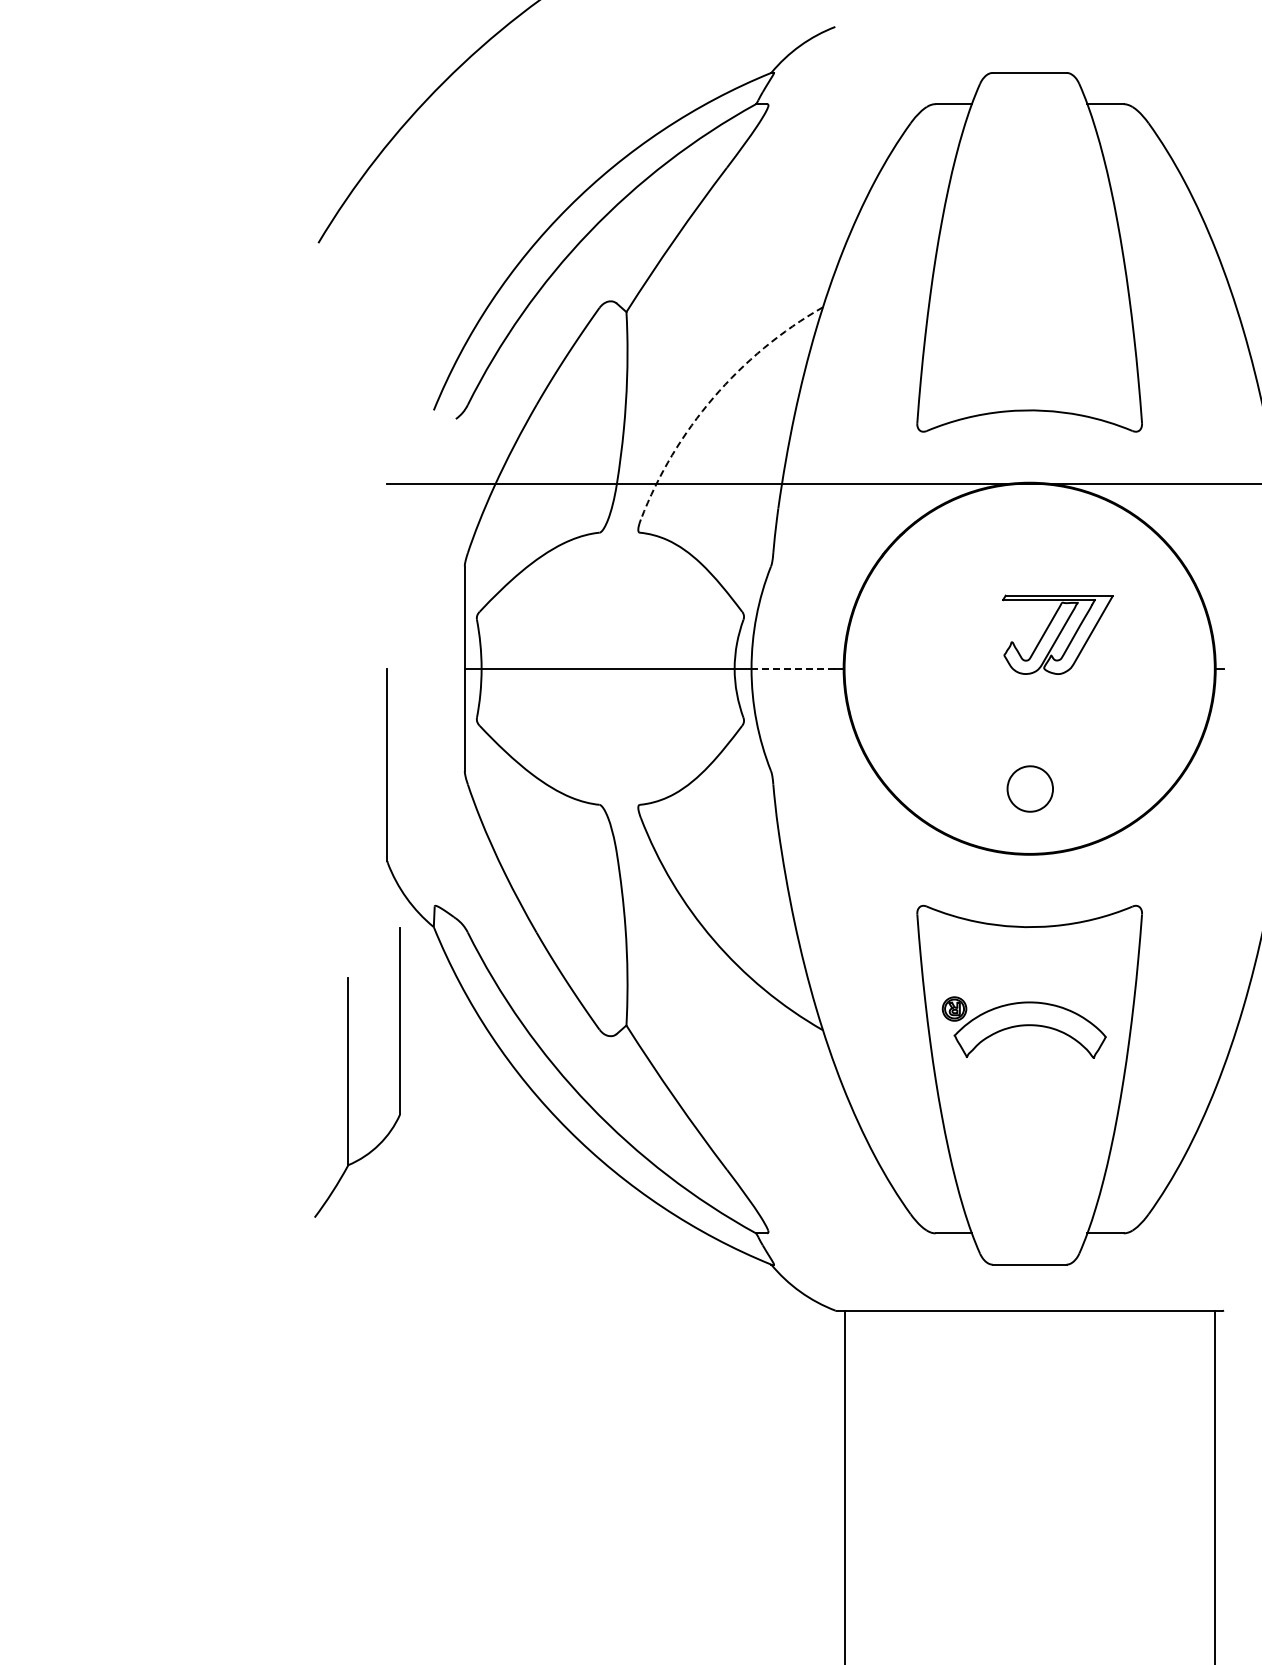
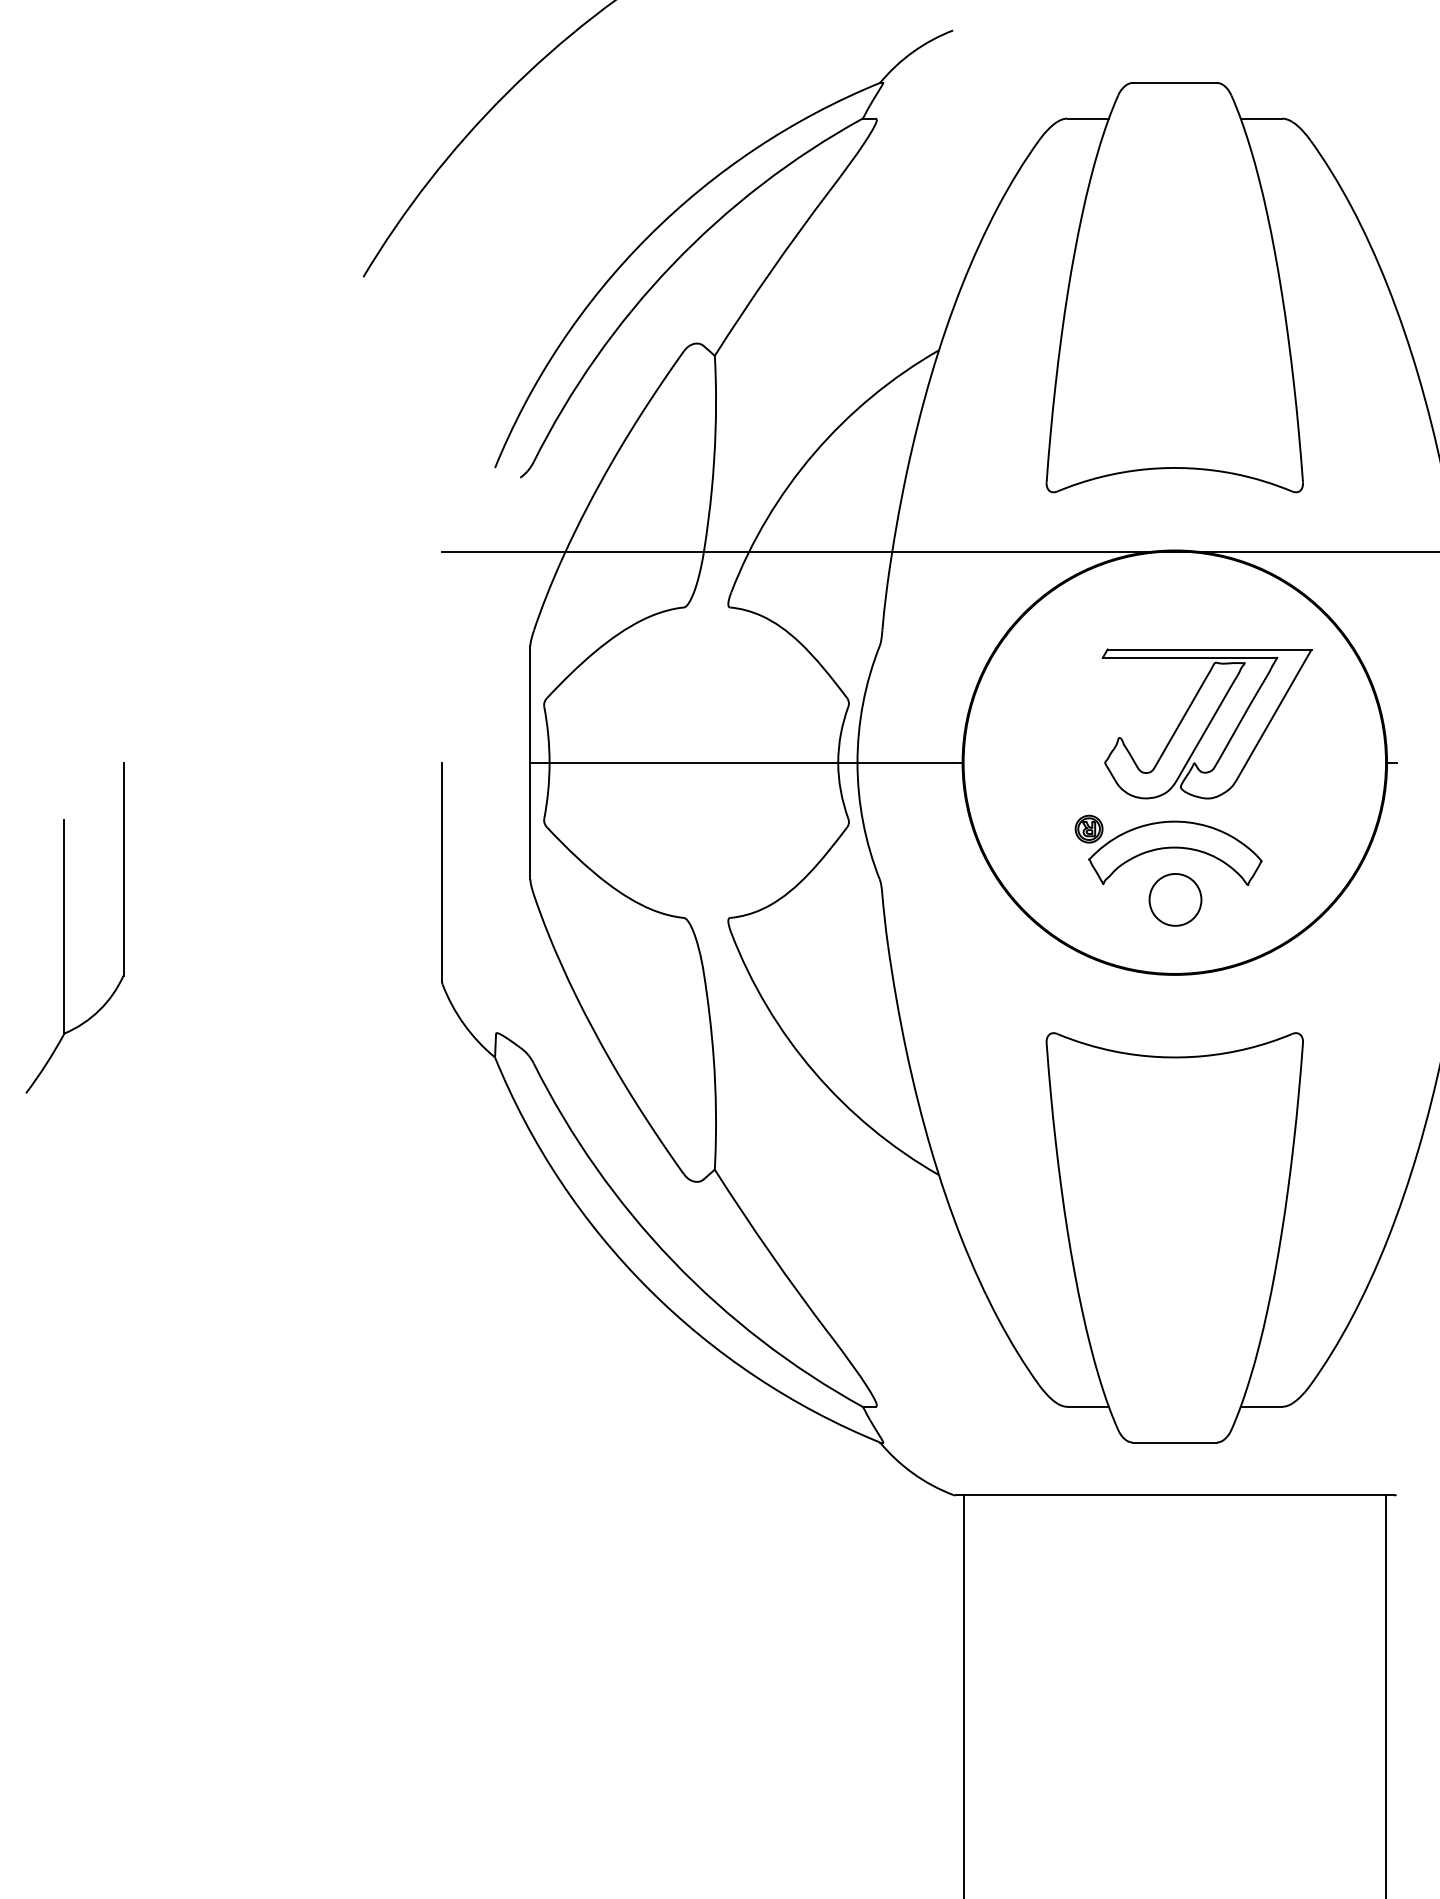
arc: (713, 397) -> (814, 453), dashed -> solid
part: (1057, 634) -> (1206, 723), size x1.67
line: (793, 668) -> (905, 762), dashed -> solid
part: (1023, 1027) -> (1167, 850), moved
part: (348, 1072) -> (64, 927), moved

